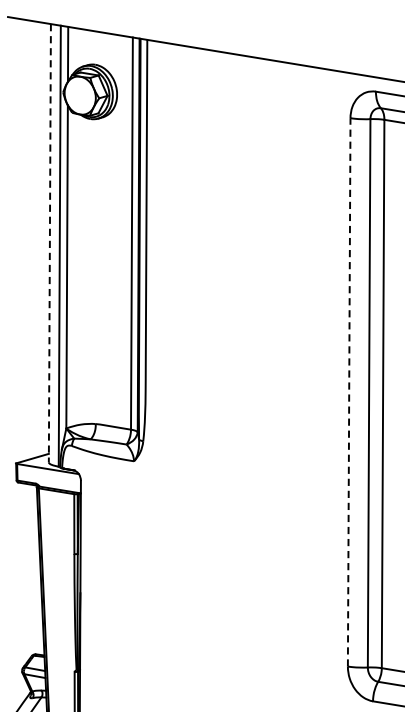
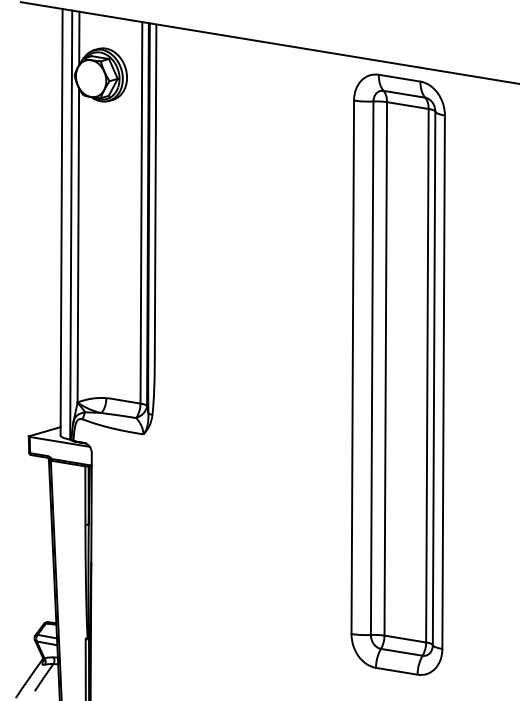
line: (49, 243) -> (61, 222), dashed -> solid
line: (348, 392) -> (352, 367), dashed -> solid

